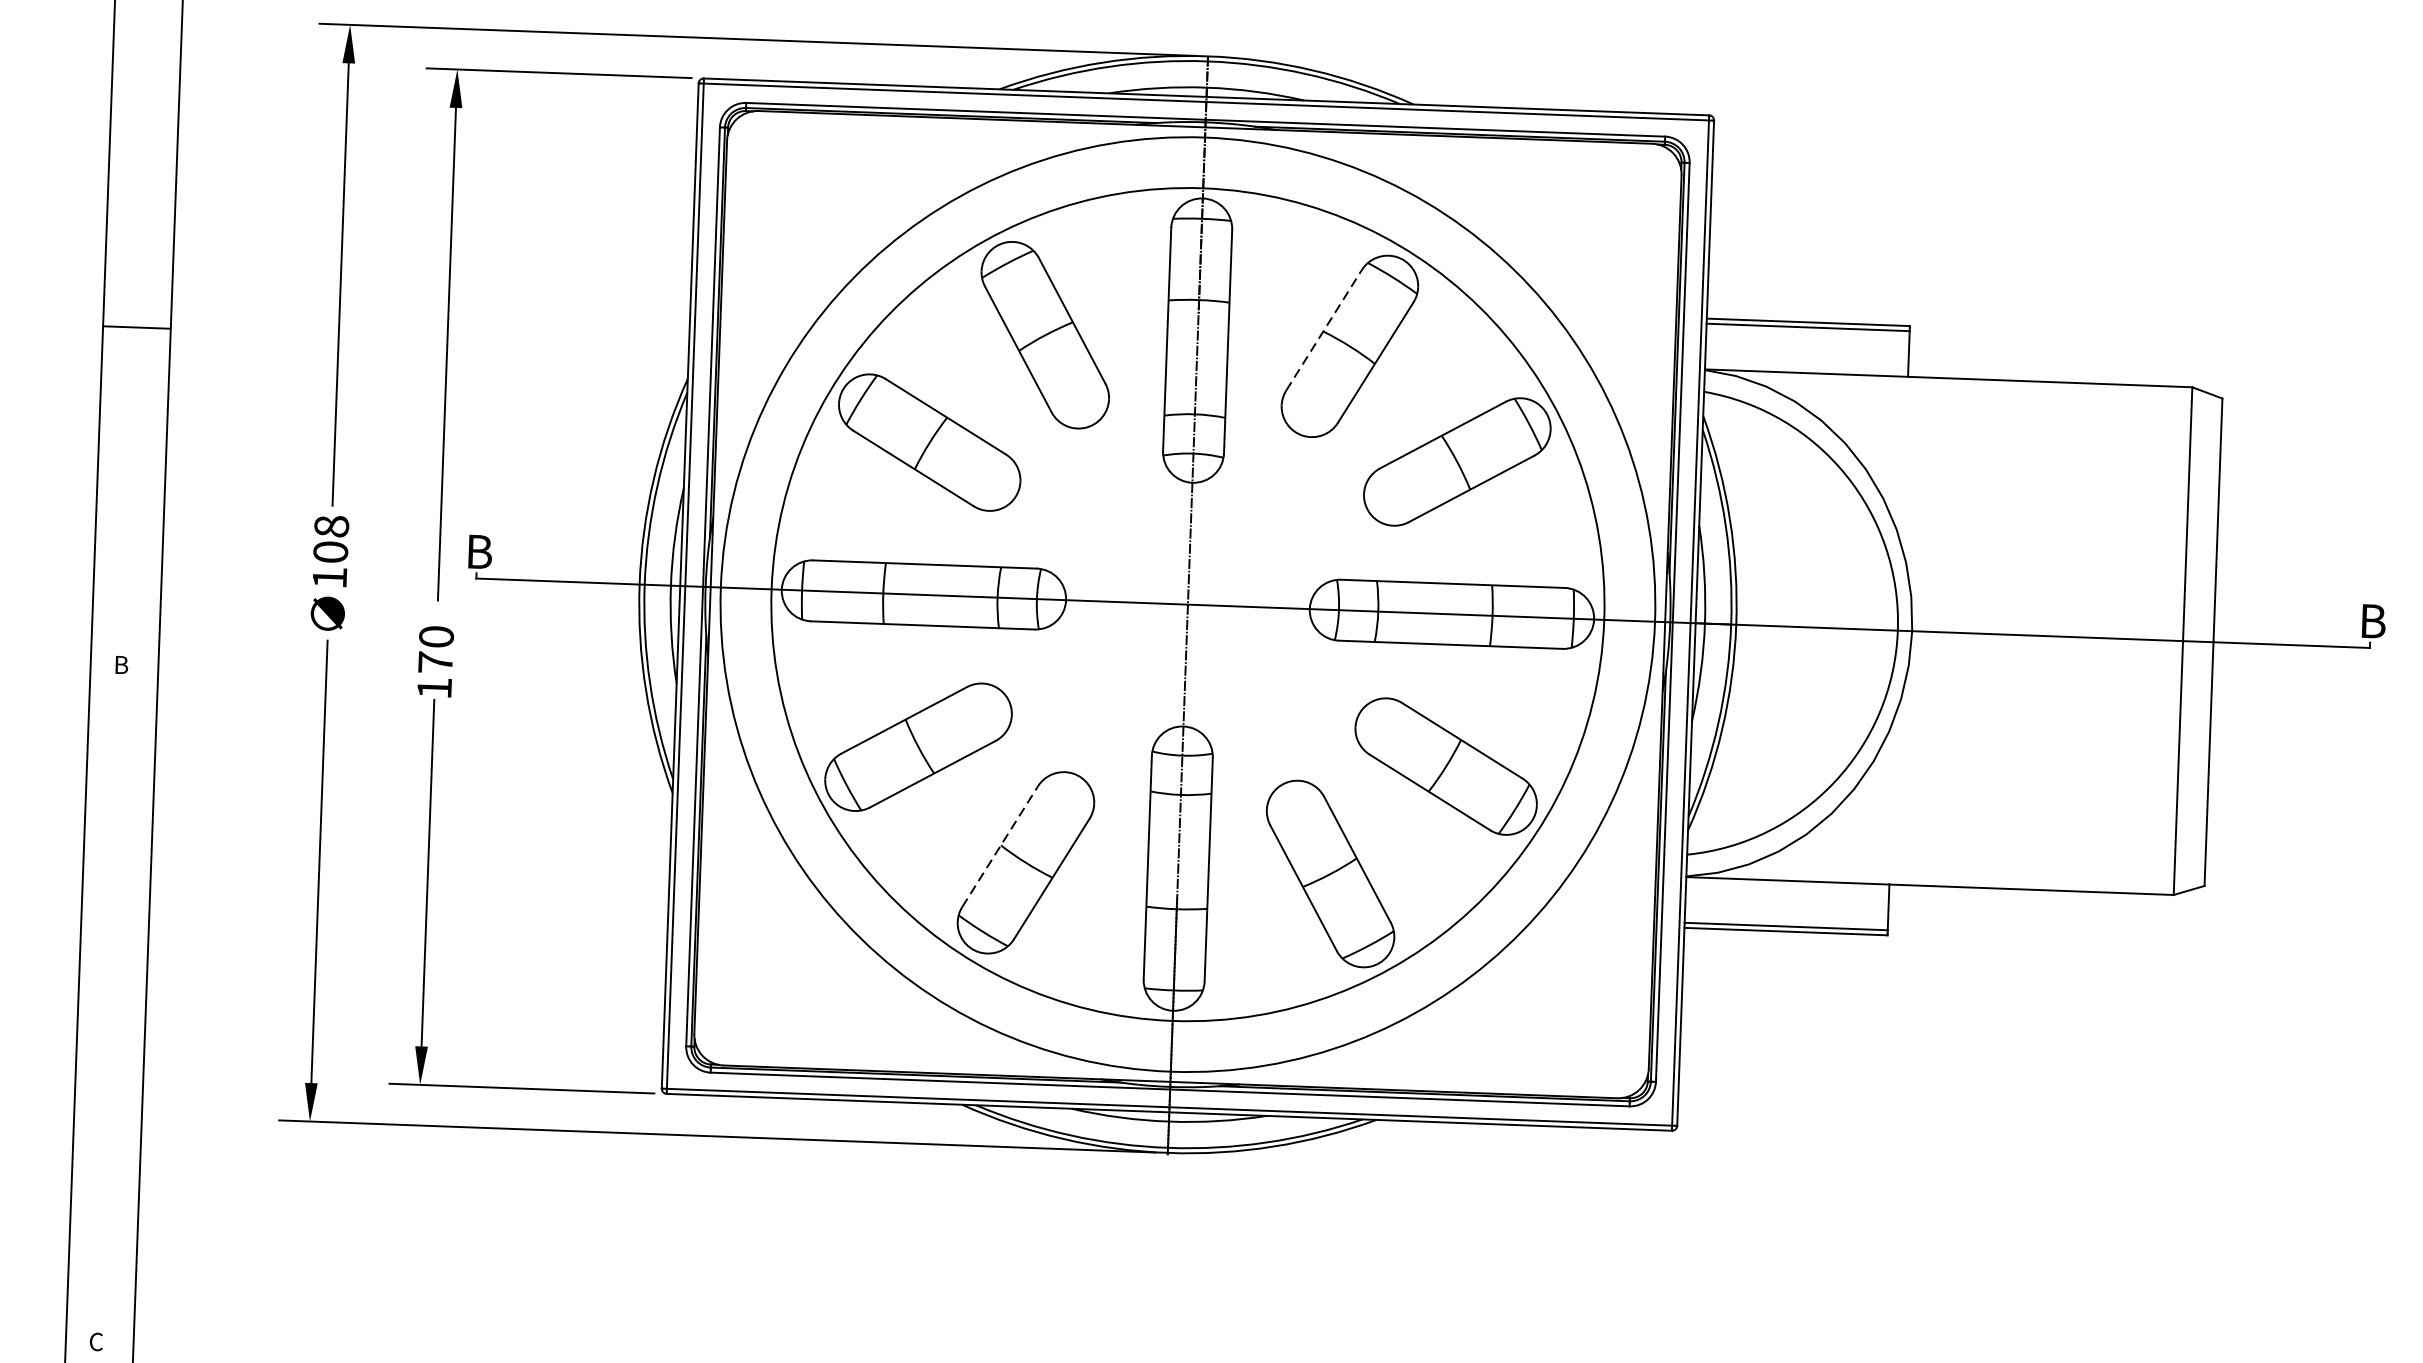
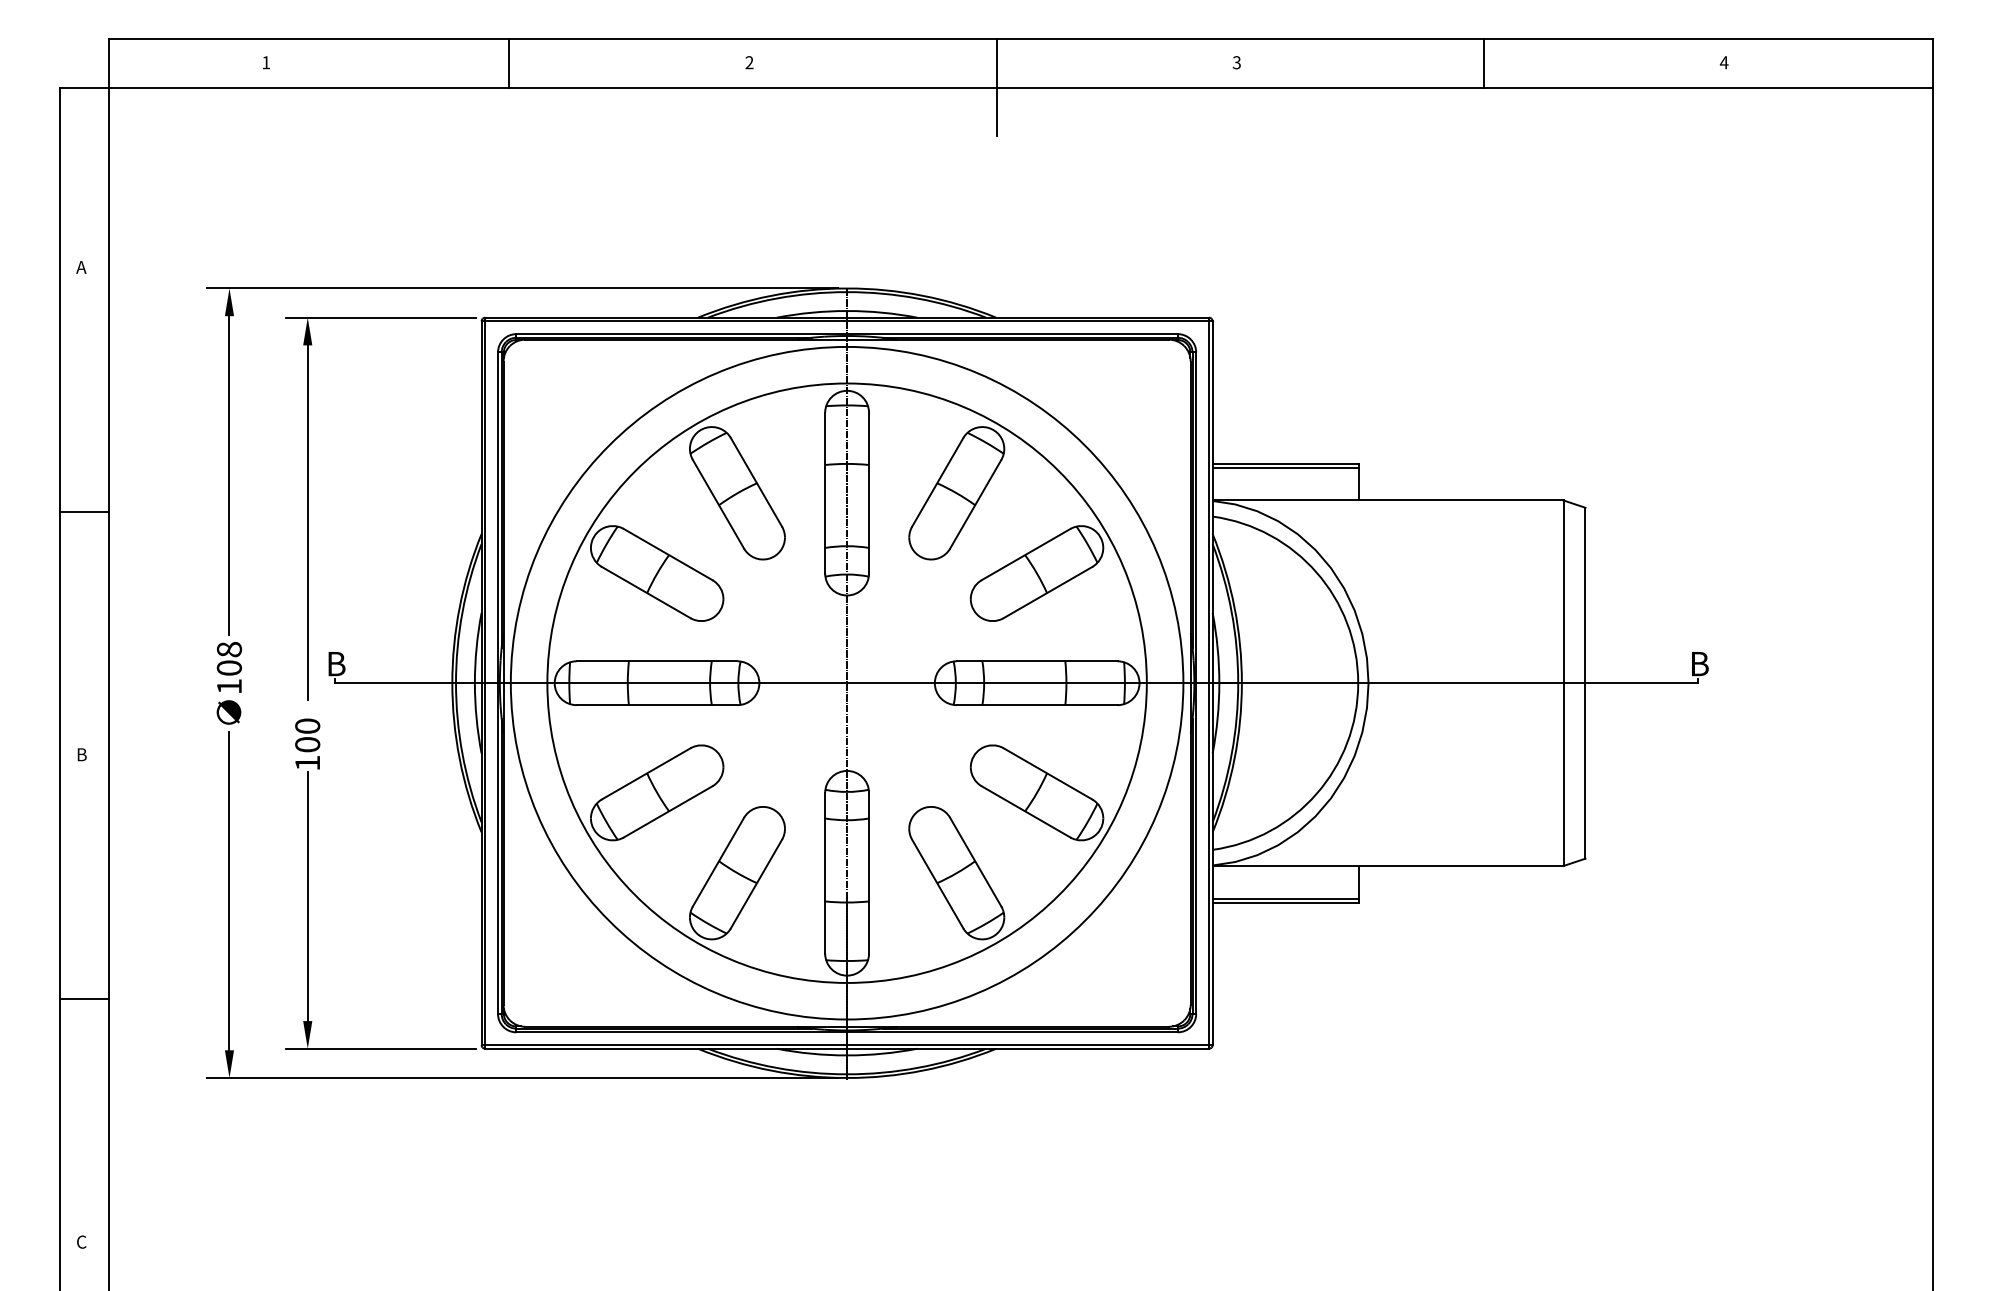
line: (1325, 329) -> (938, 481), dashed -> solid
text: (435, 662) -> (307, 744), 170 -> 100
line: (1000, 845) -> (718, 861), dashed -> solid
line: (111, 1005) -> (83, 999), added

